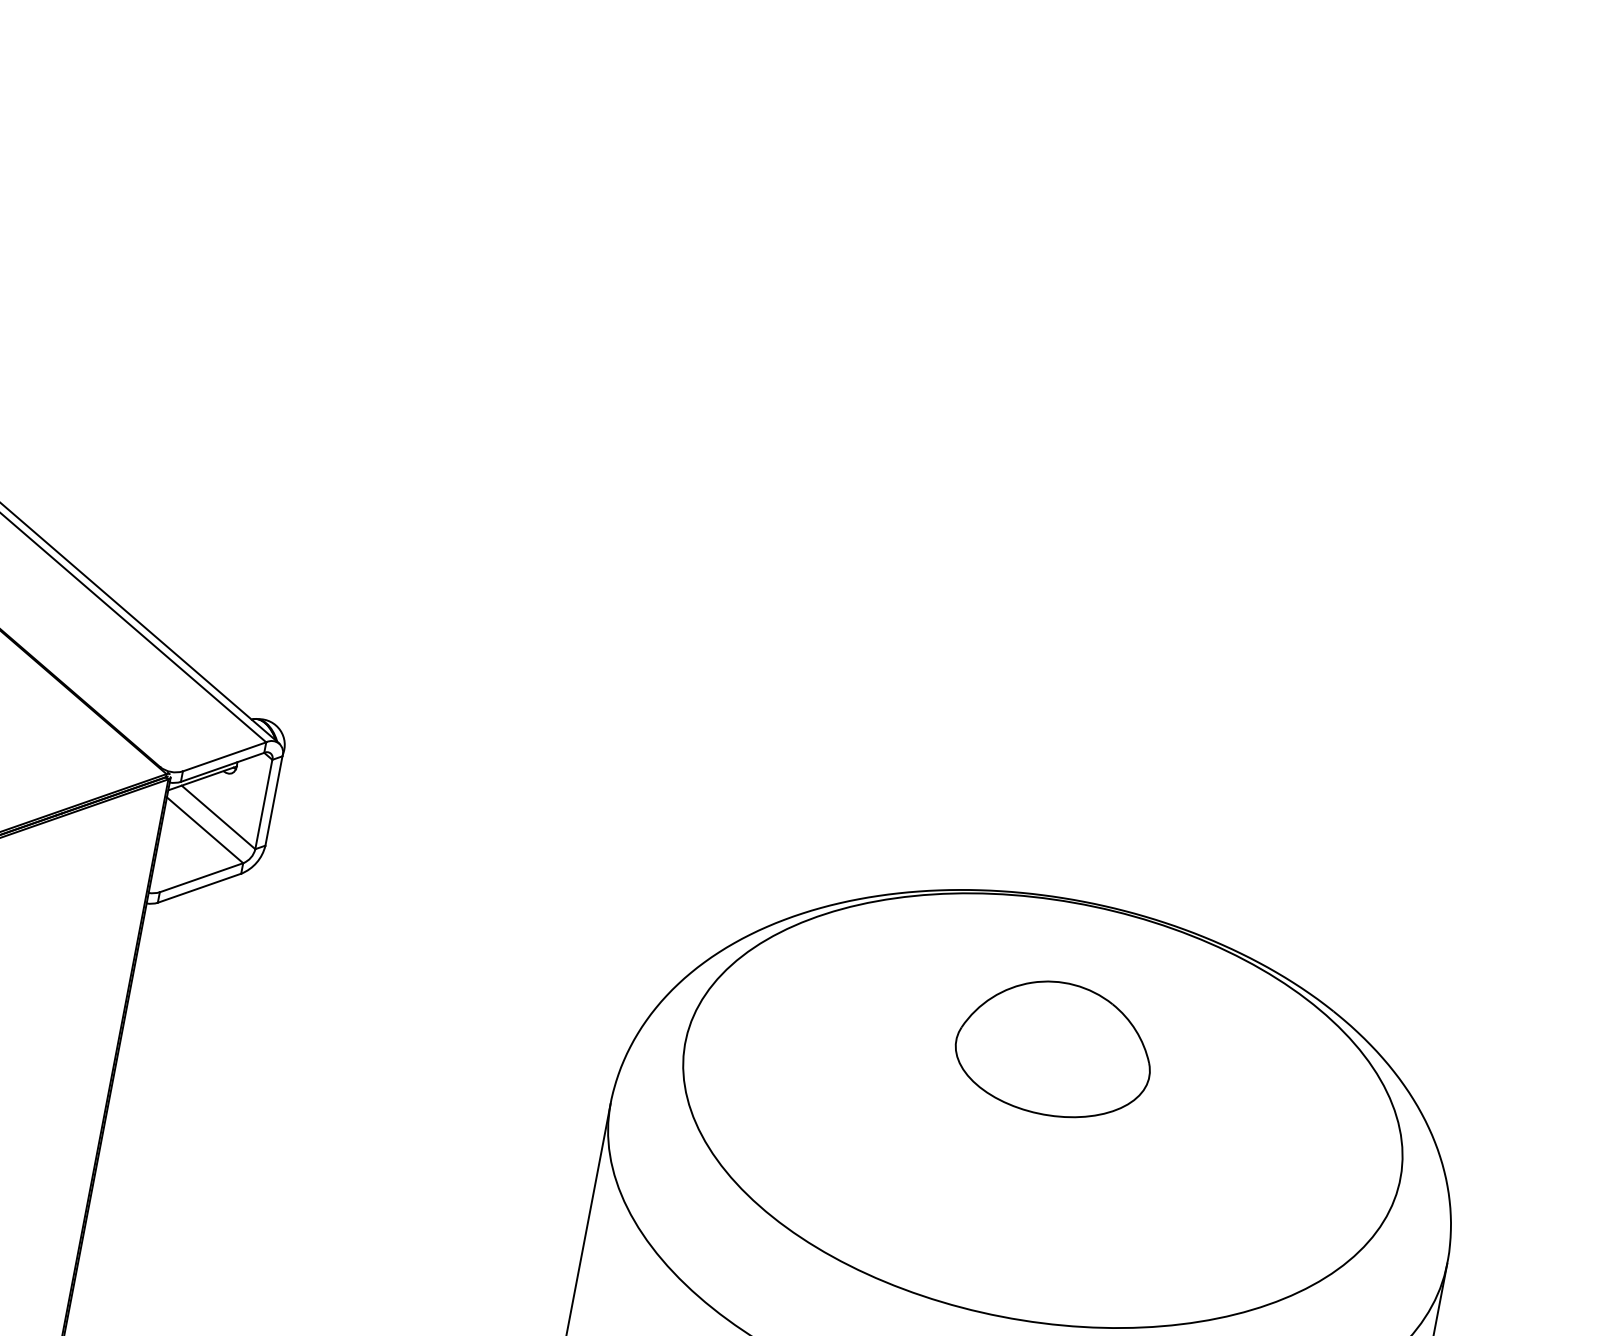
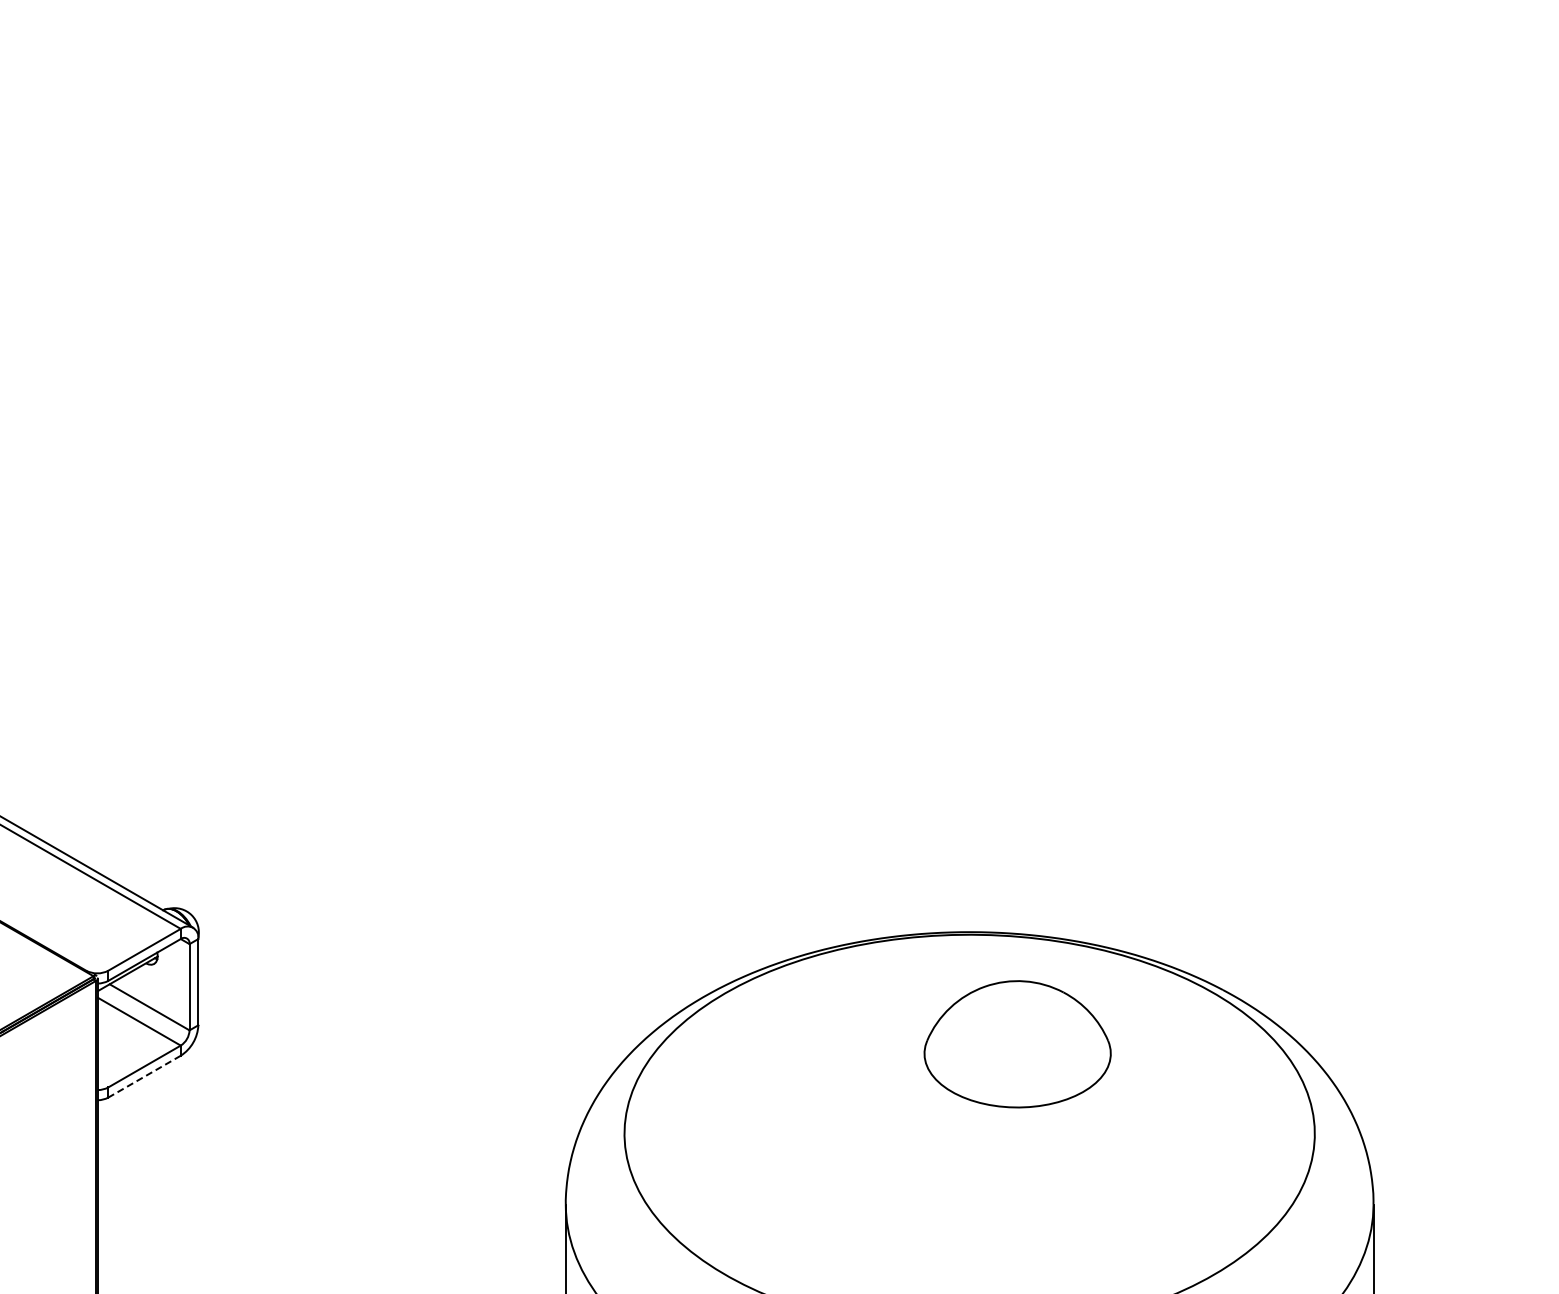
line: (199, 888) -> (144, 1076), solid -> dashed
part: (1054, 1048) -> (1017, 1044), moved

